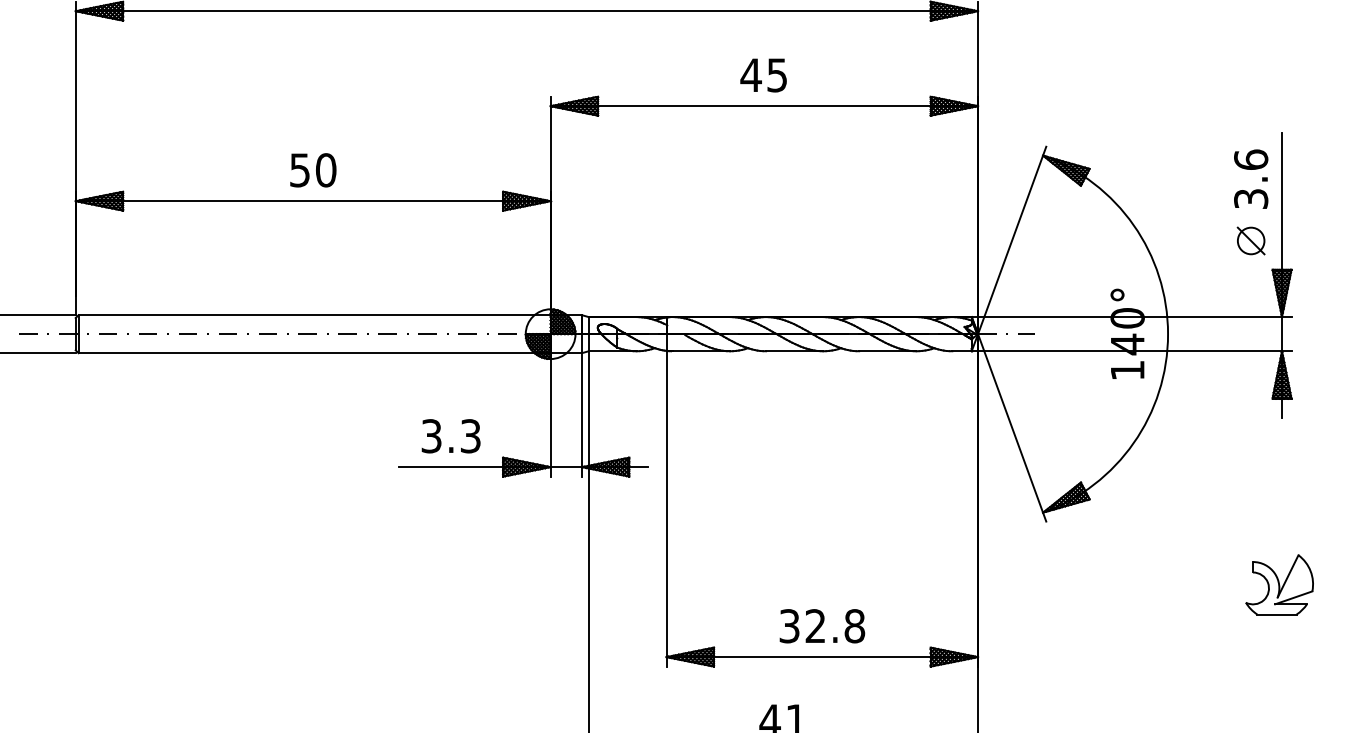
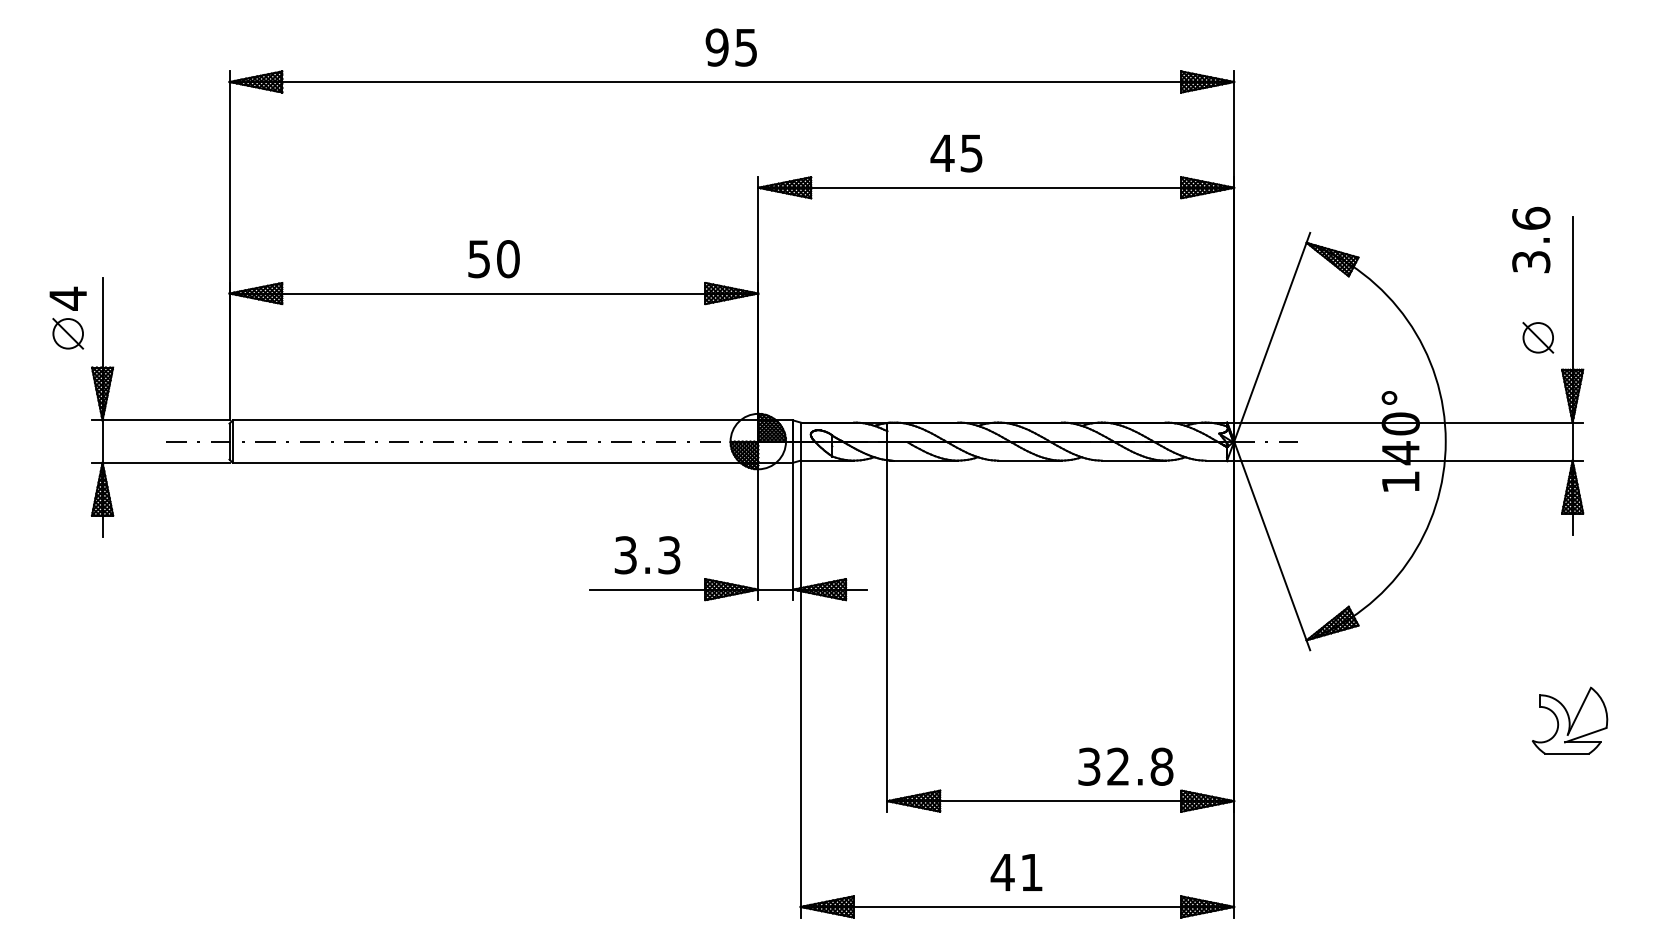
text: (763, 75) -> (956, 153), moved
text: (1251, 178) -> (1531, 239), moved
text: (822, 625) -> (1125, 766), moved

